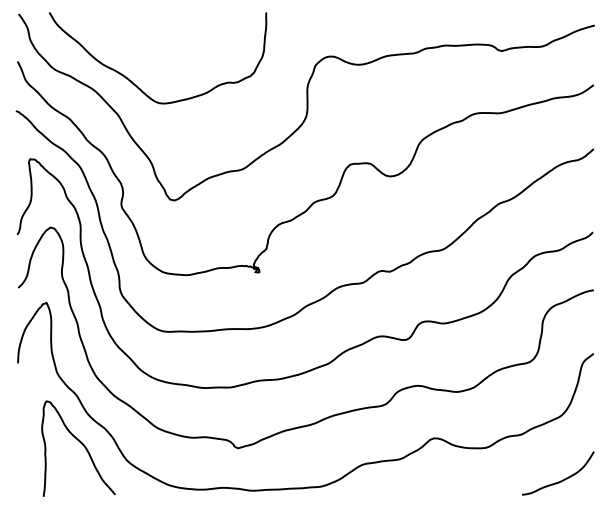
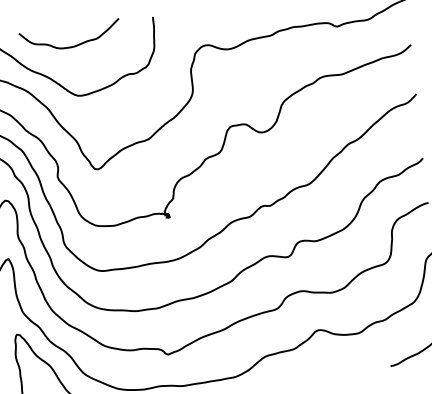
curve: (158, 38) -> (72, 46), added

